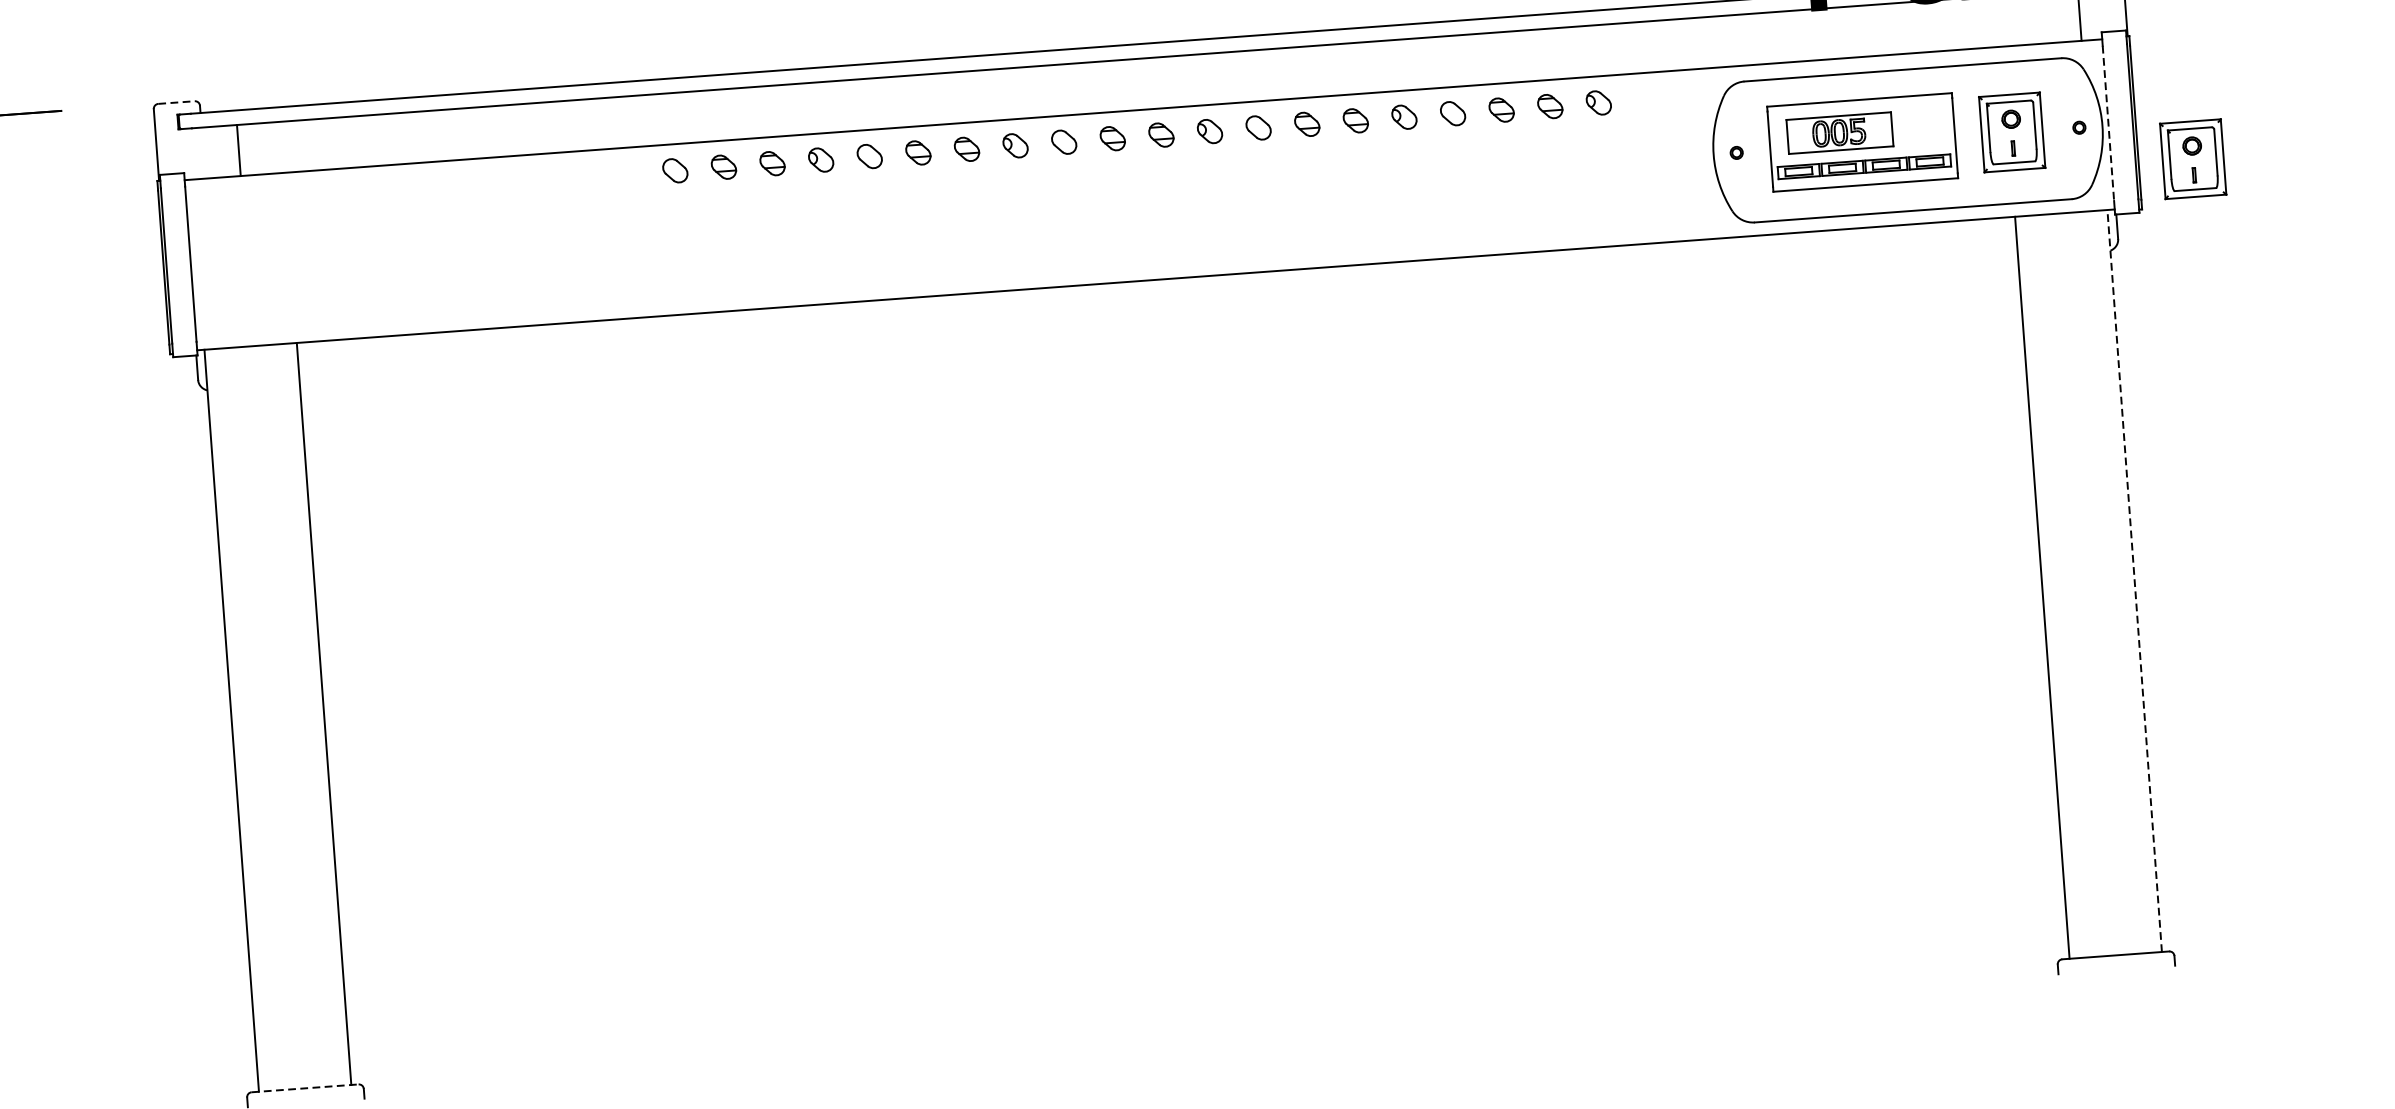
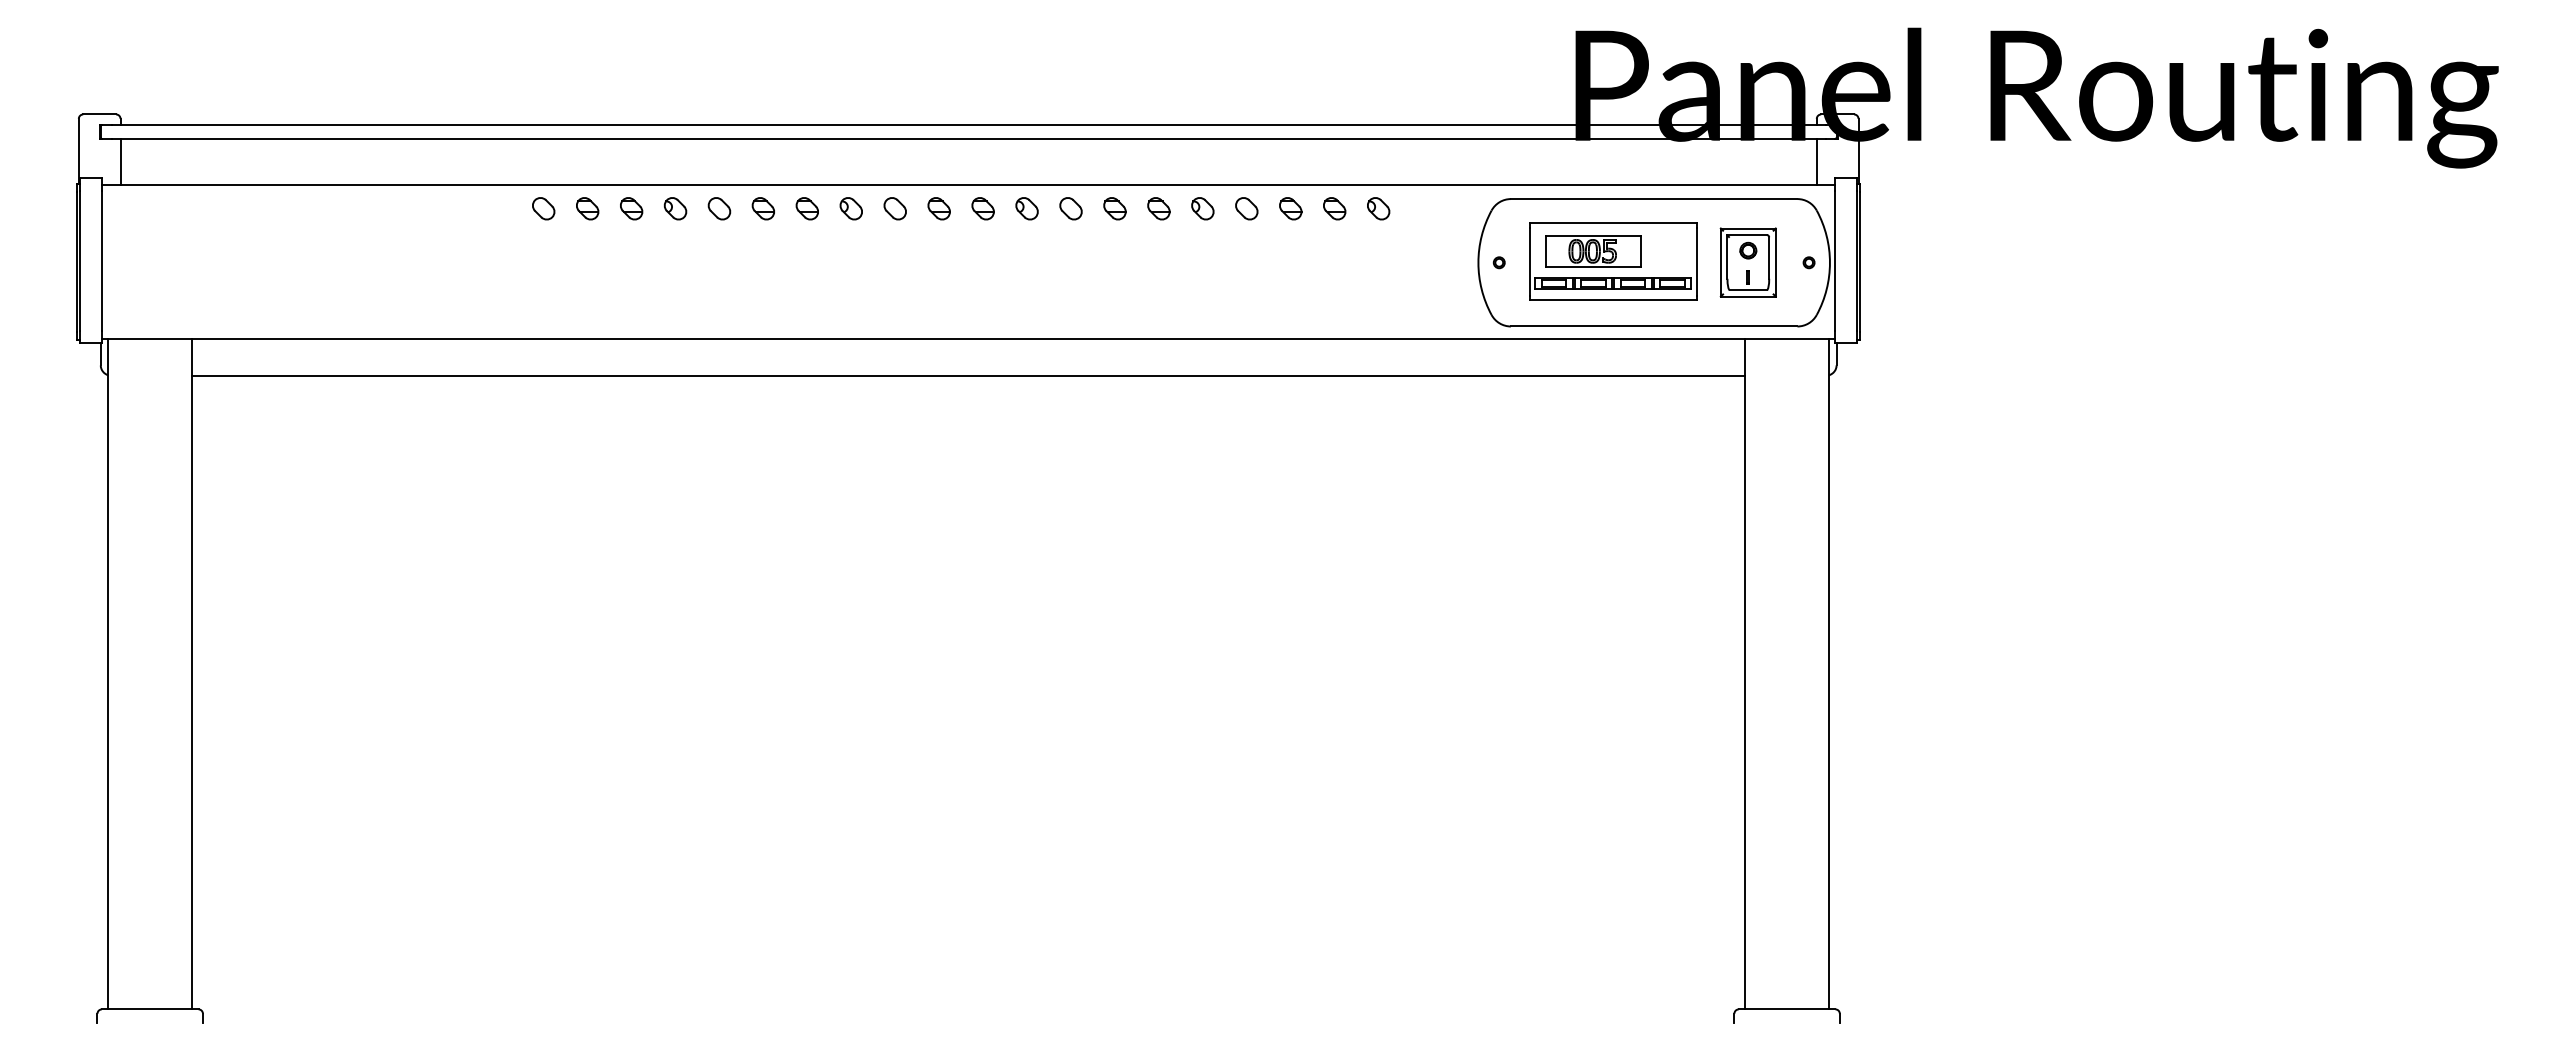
line: (177, 102) -> (100, 114), dashed -> solid
line: (2108, 124) -> (1835, 261), dashed -> solid
line: (238, 150) -> (120, 161), moved
part: (2192, 159) -> (1908, 298), removed
line: (1158, 320) -> (968, 375), added
line: (2134, 580) -> (1828, 673), dashed -> solid
line: (305, 1088) -> (150, 1009), dashed -> solid

